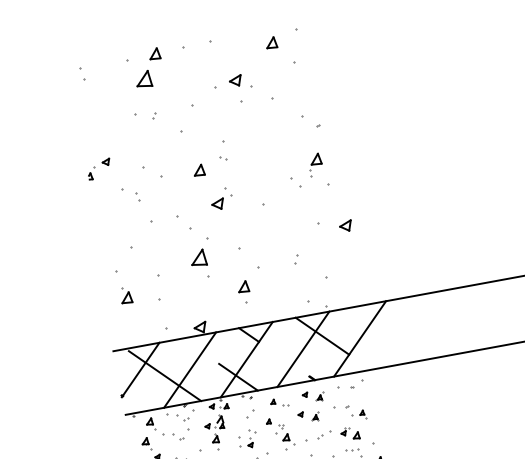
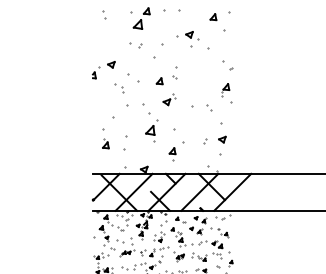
part: (98, 169) -> (103, 70), size x1.67
part: (295, 181) -> (209, 107), moved
part: (346, 225) -> (222, 139), moved

